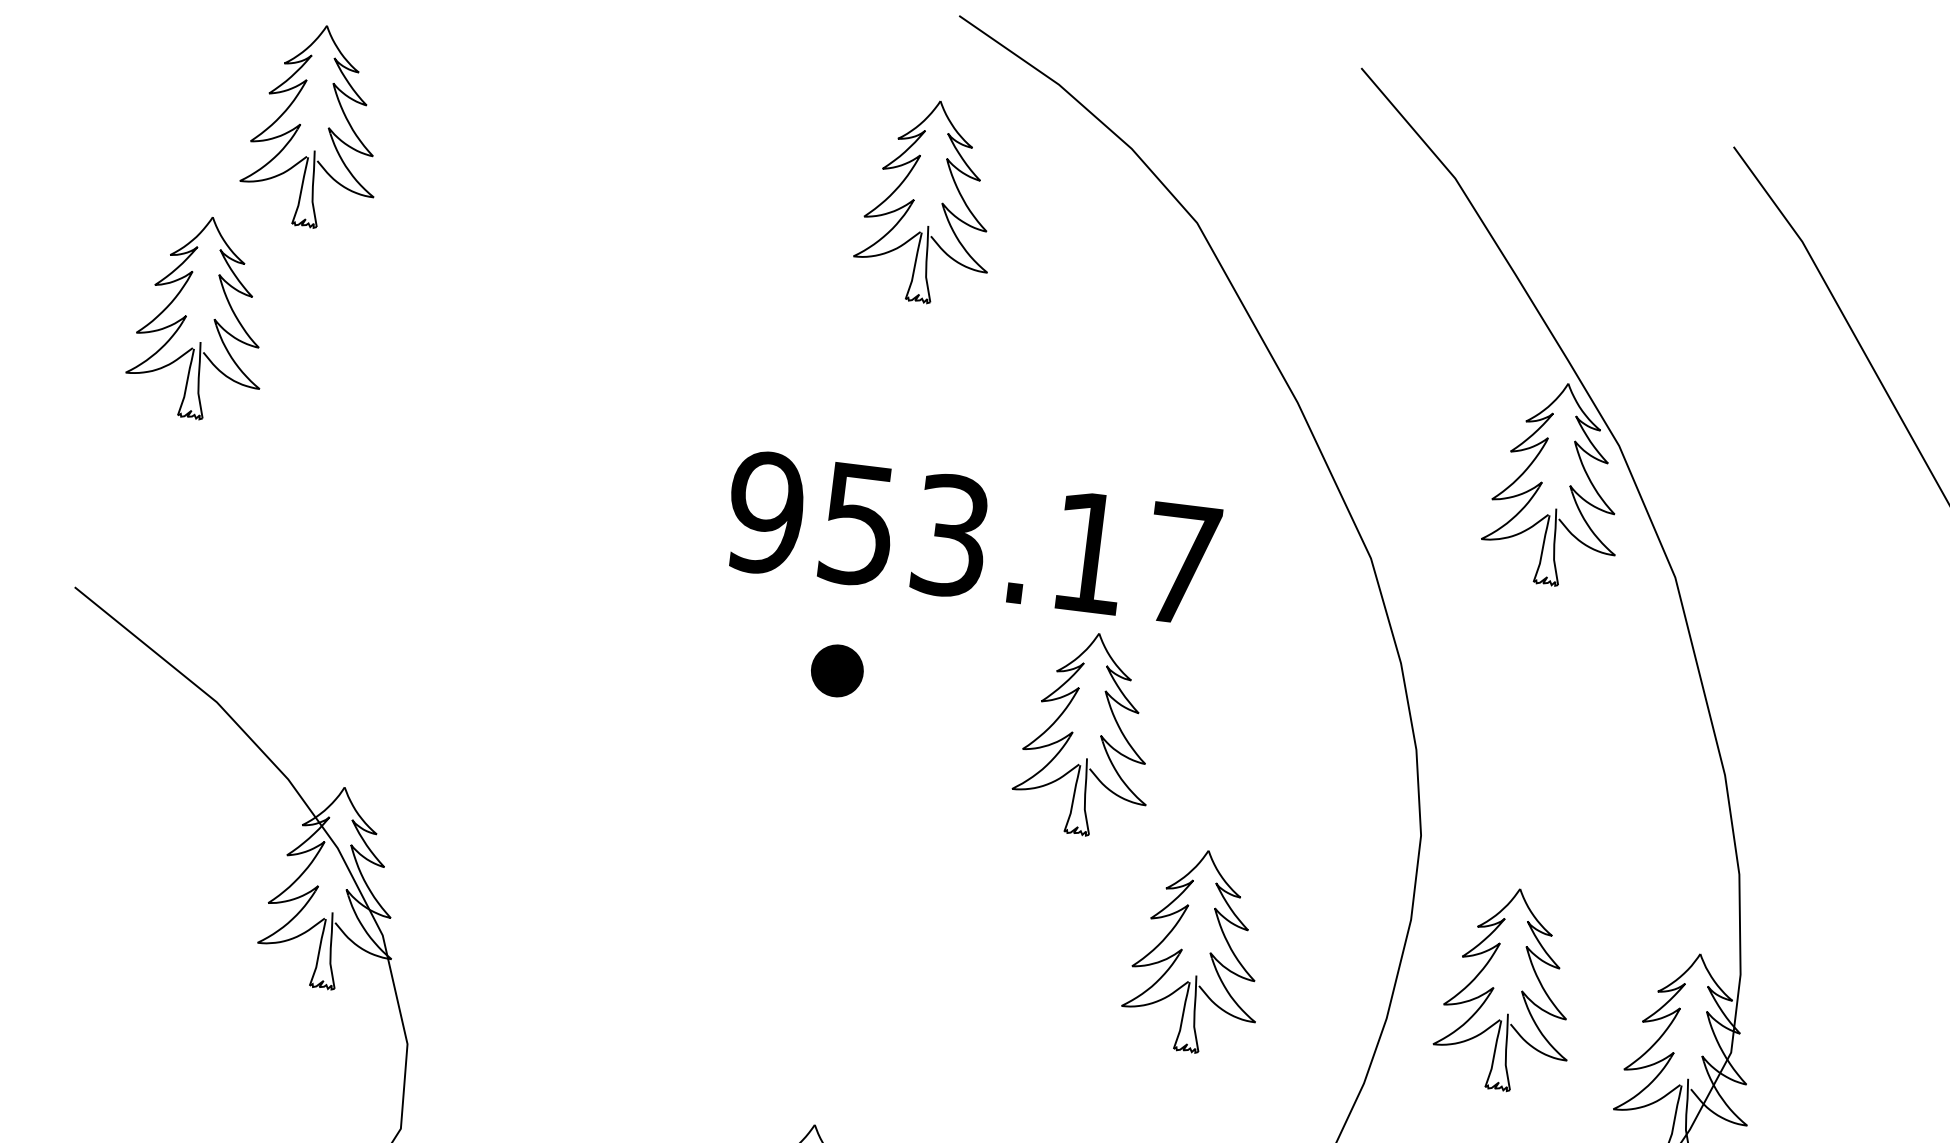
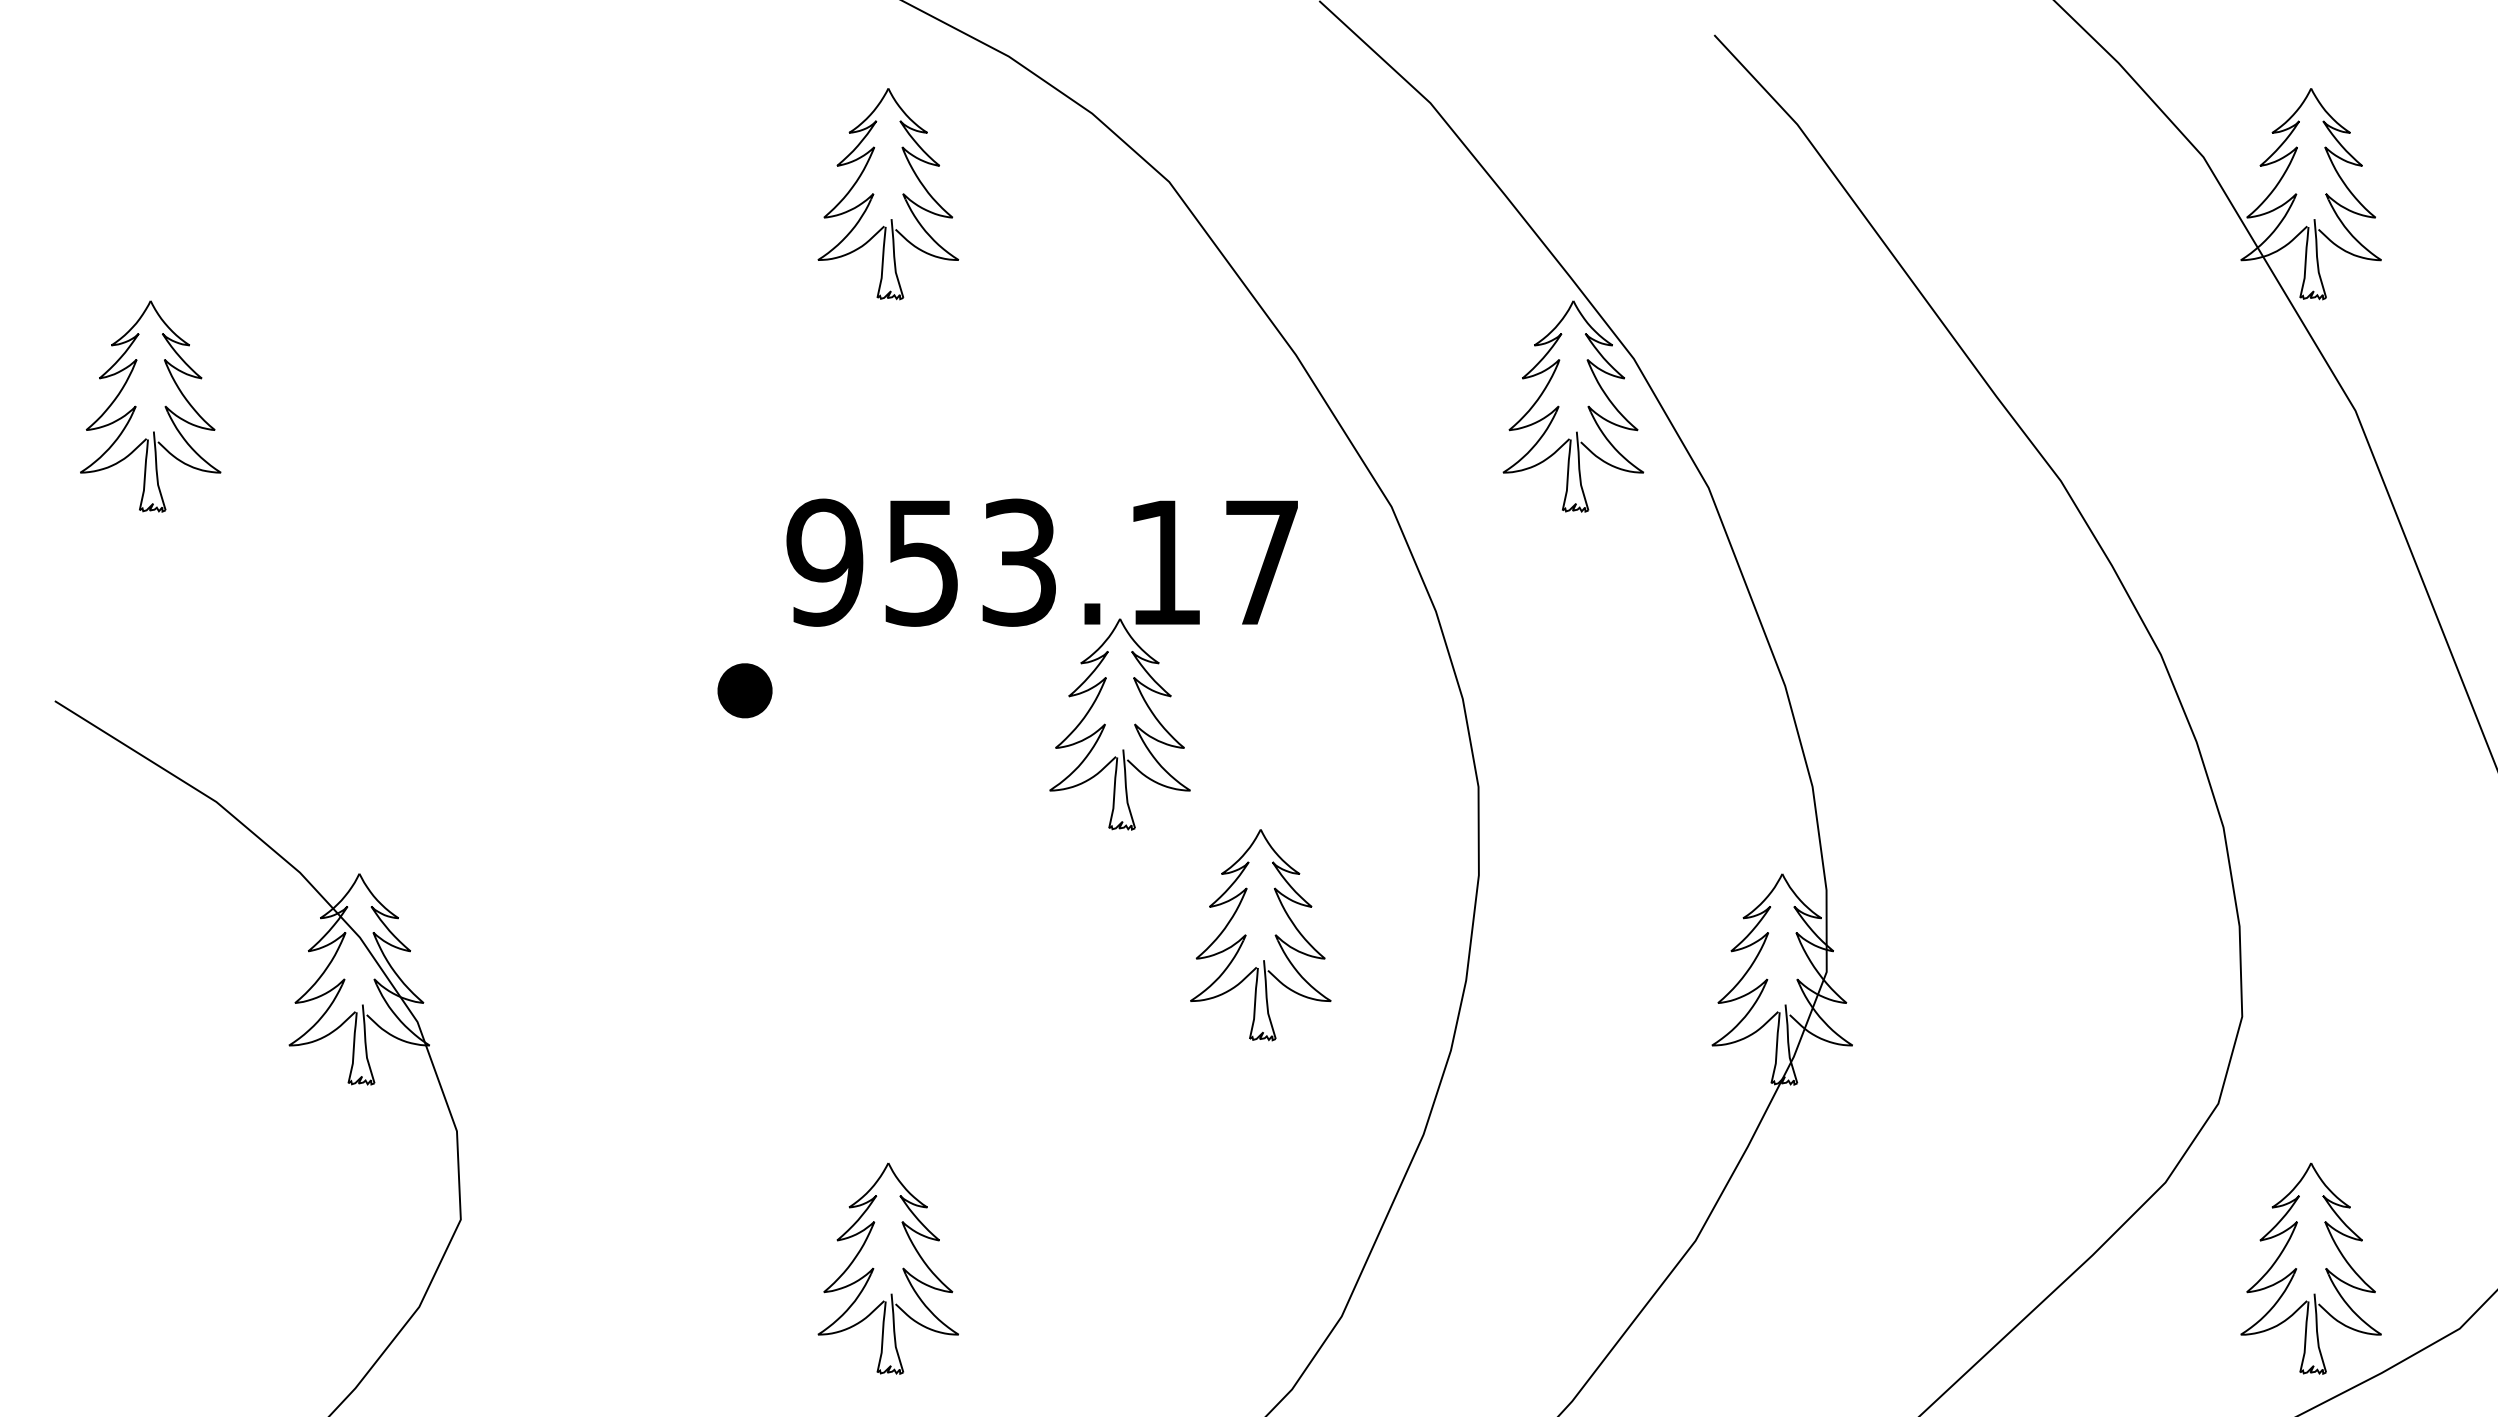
part: (301, 125) -> (230, 194), removed
text: (972, 538) -> (1041, 562), moved
part: (836, 670) -> (744, 690), moved
part: (1494, 988) -> (1573, 935), removed

